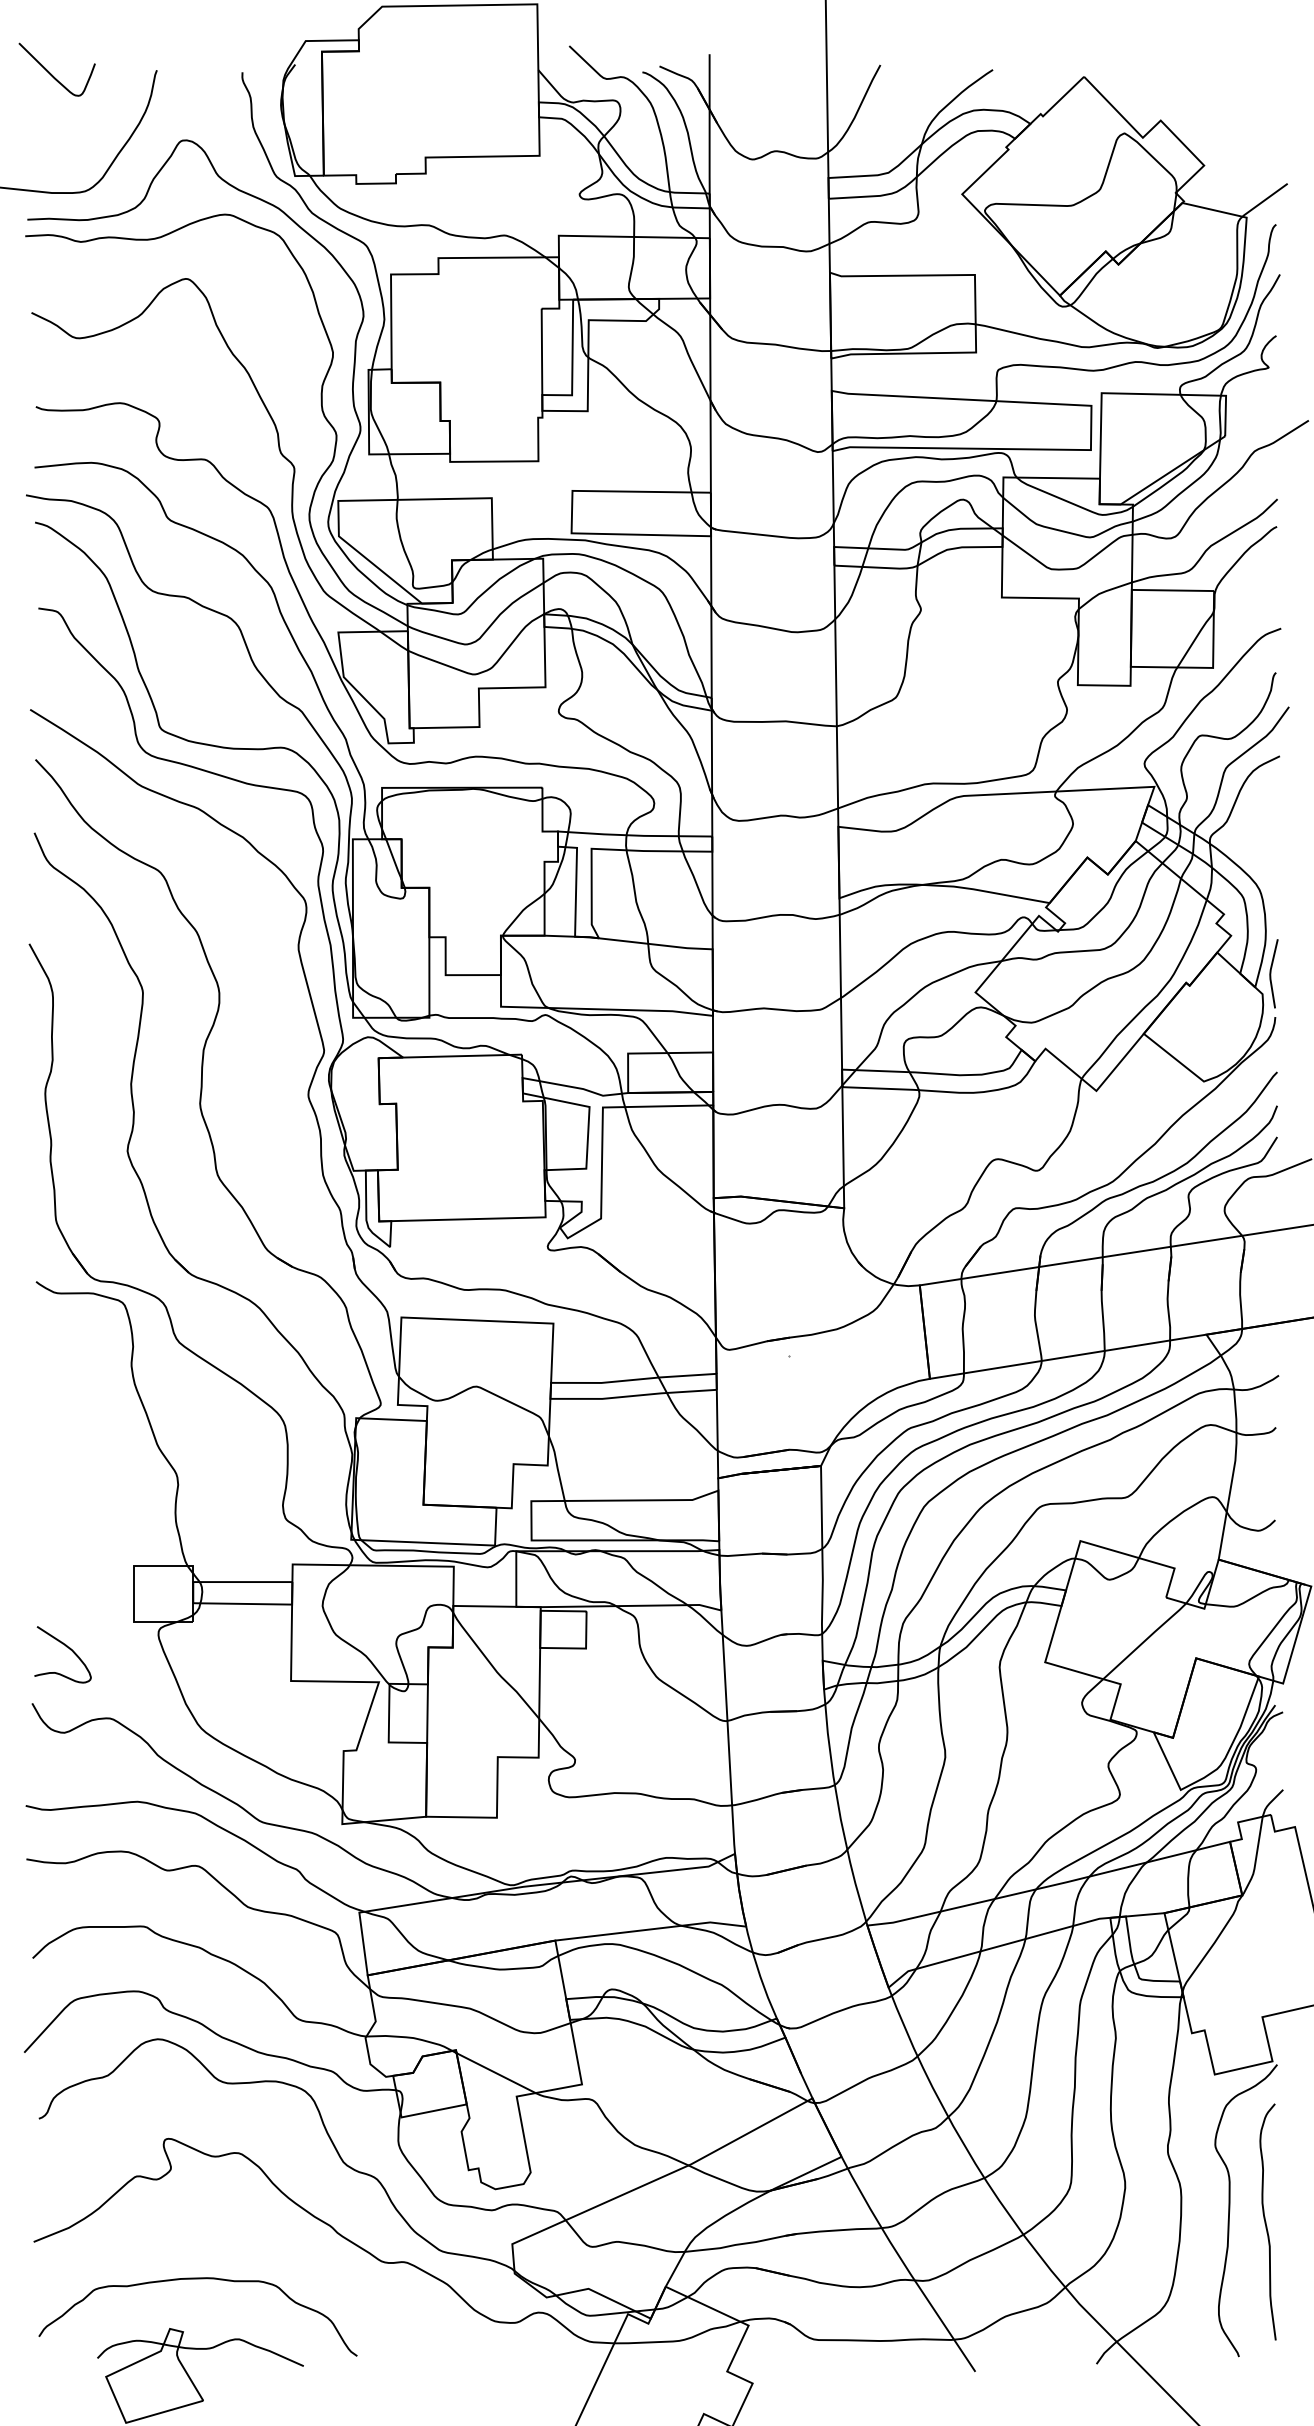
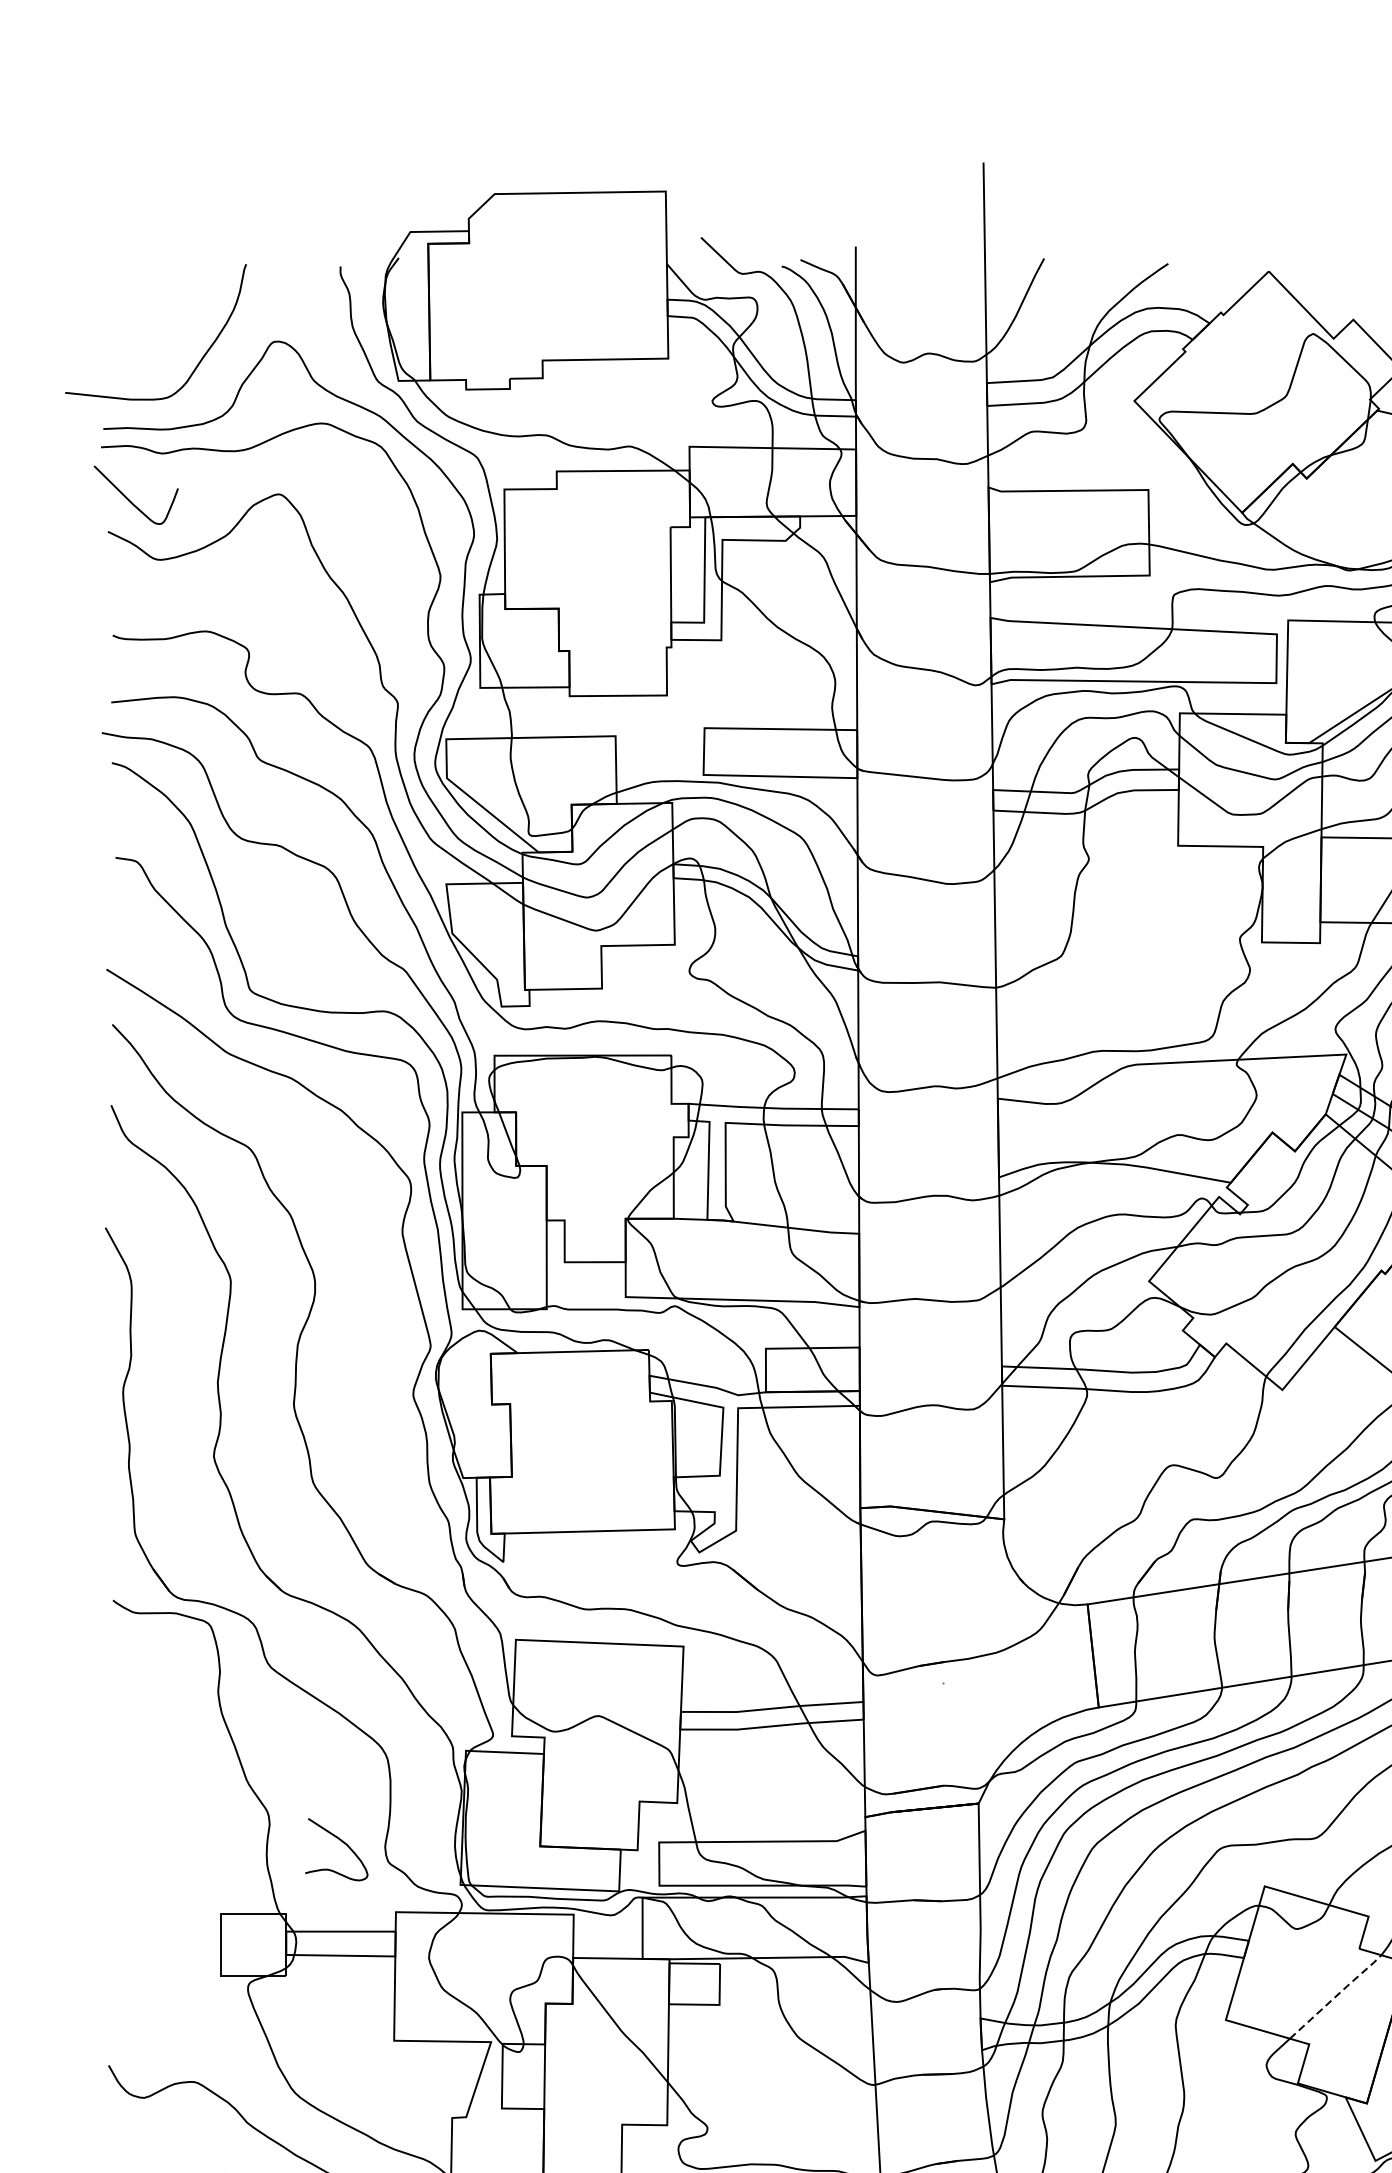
curve: (51, 73) -> (129, 499), moved
line: (1145, 1640) -> (1336, 1996), solid -> dashed
curve: (66, 1647) -> (340, 1841), moved

